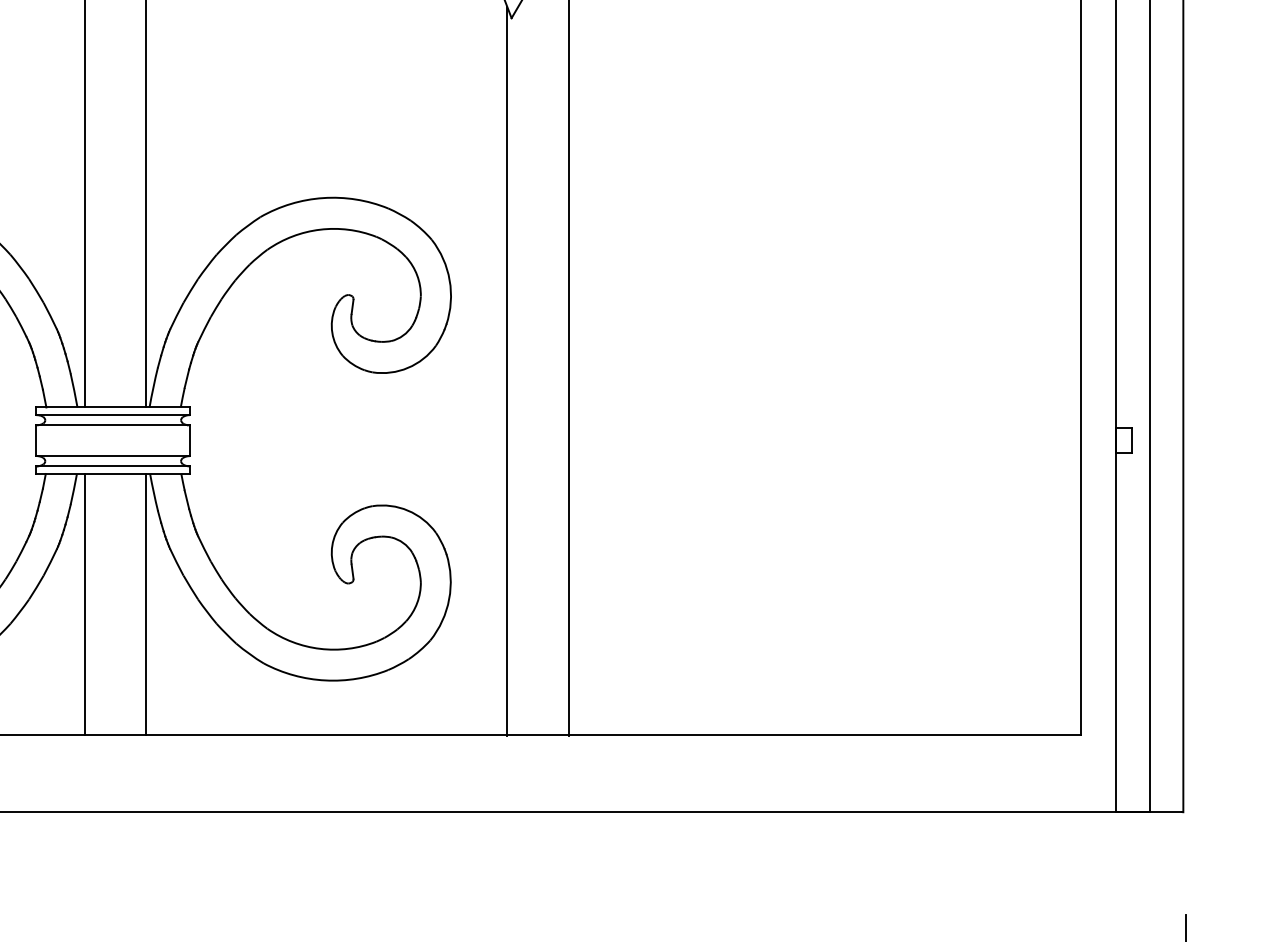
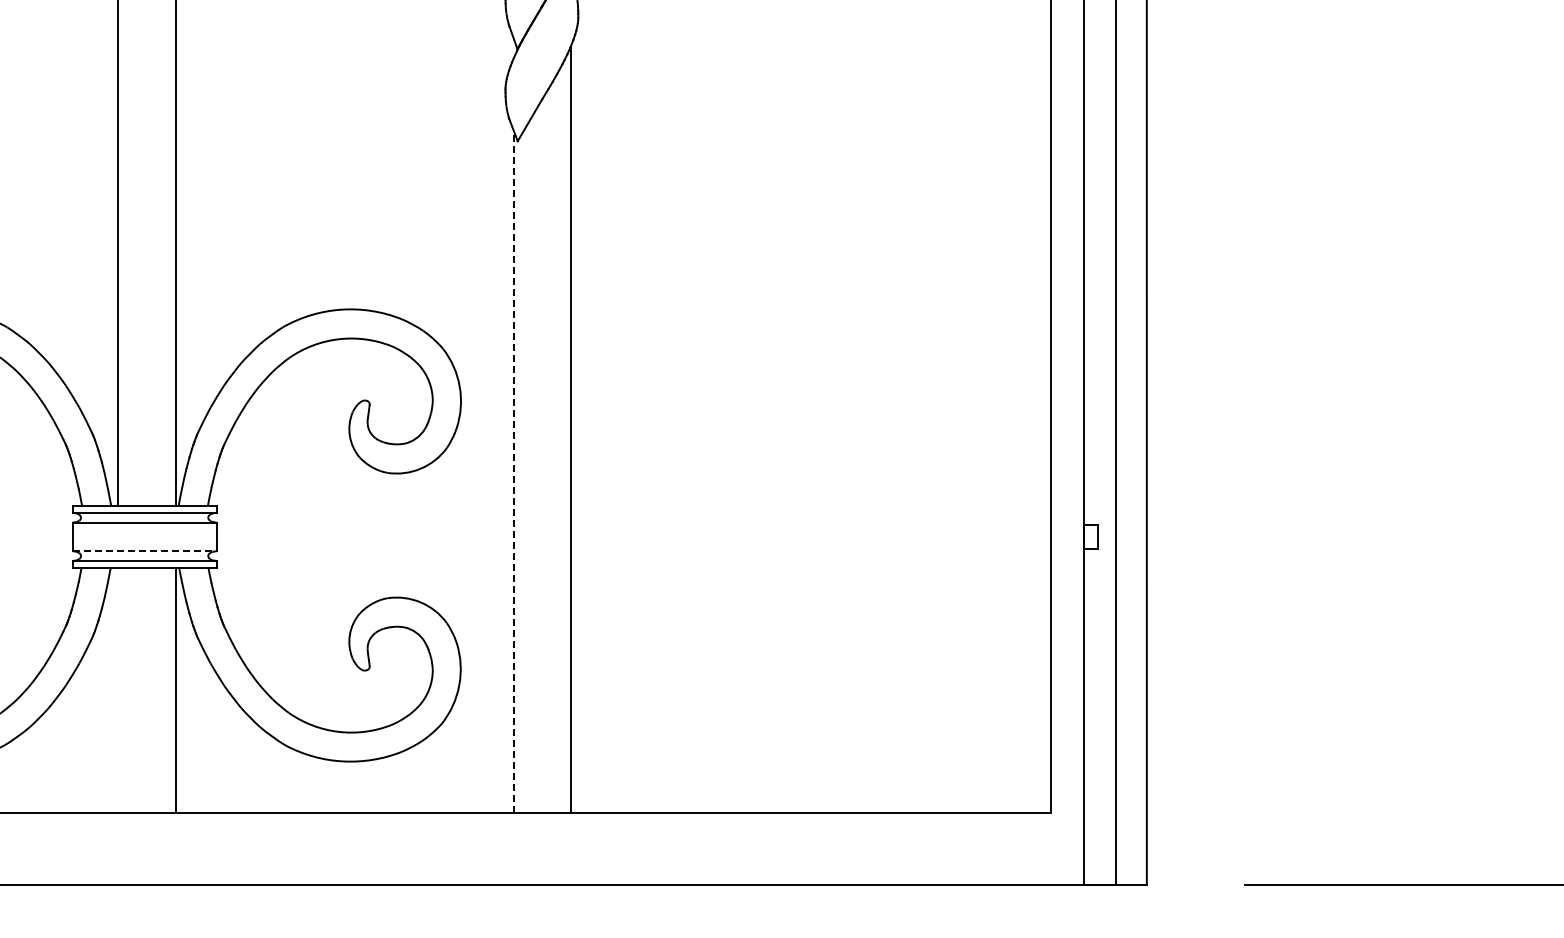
line: (507, 370) -> (513, 471), solid -> dashed
line: (113, 456) -> (144, 551), solid -> dashed
line: (85, 604) -> (118, 690), removed

